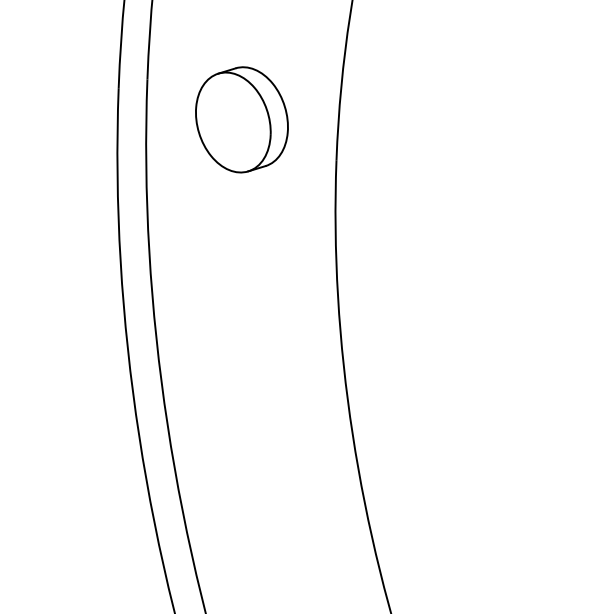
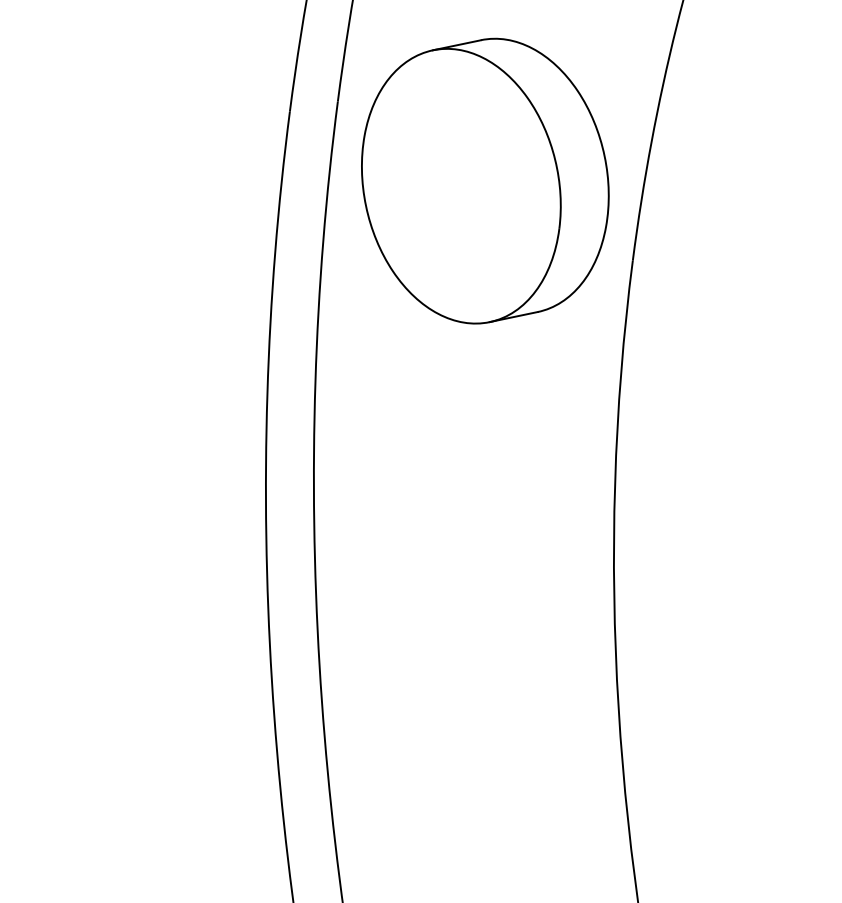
part: (241, 119) -> (484, 180), size x1.67

